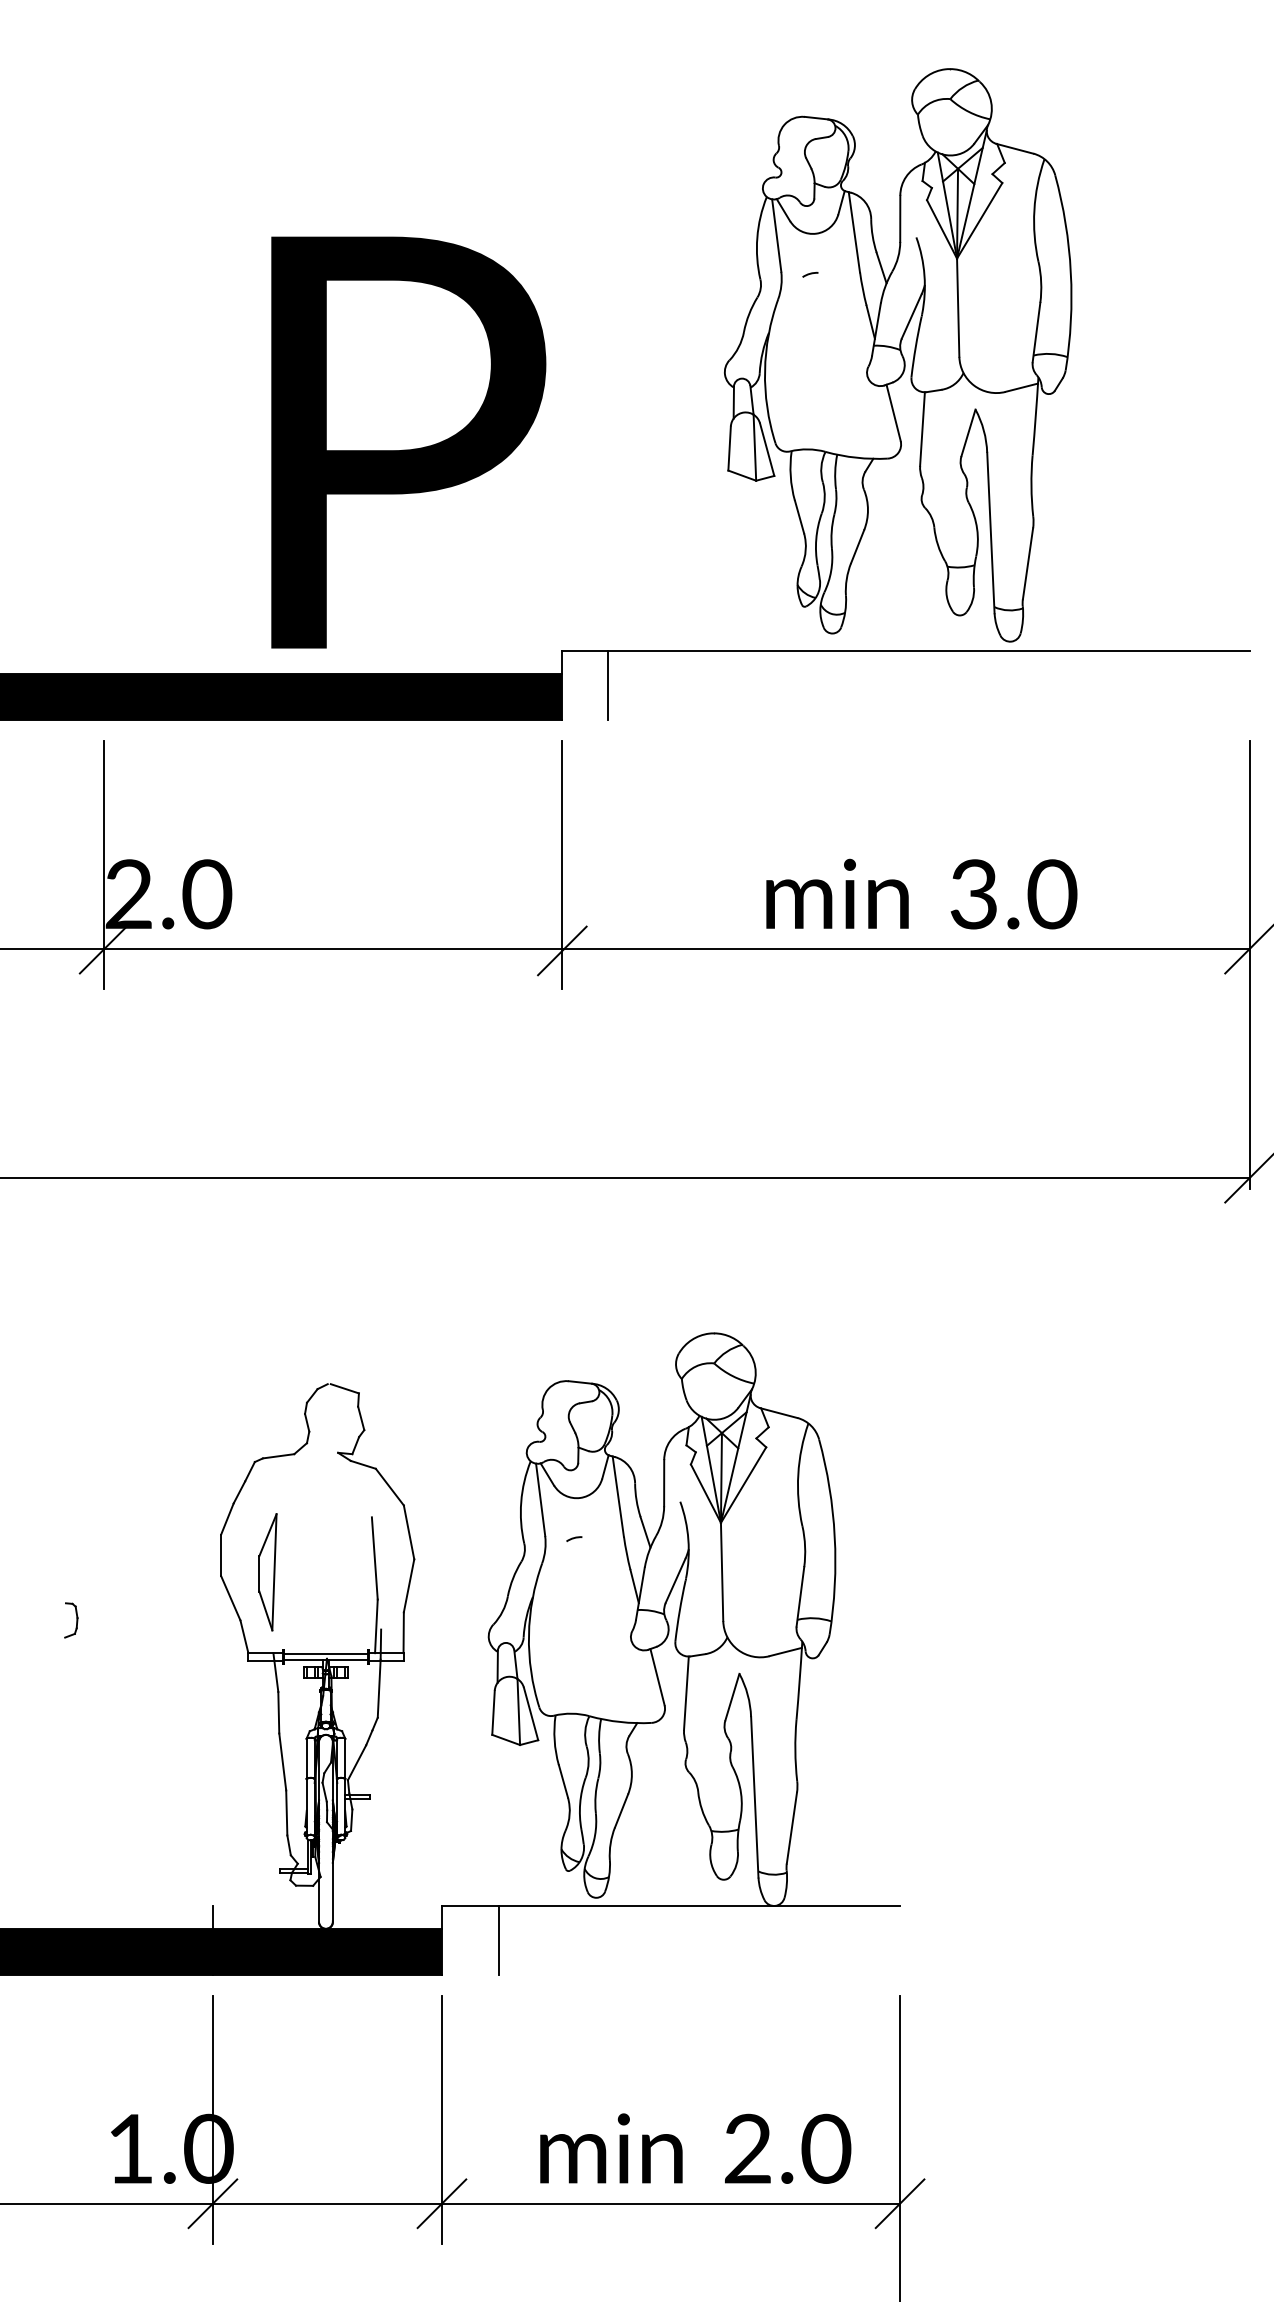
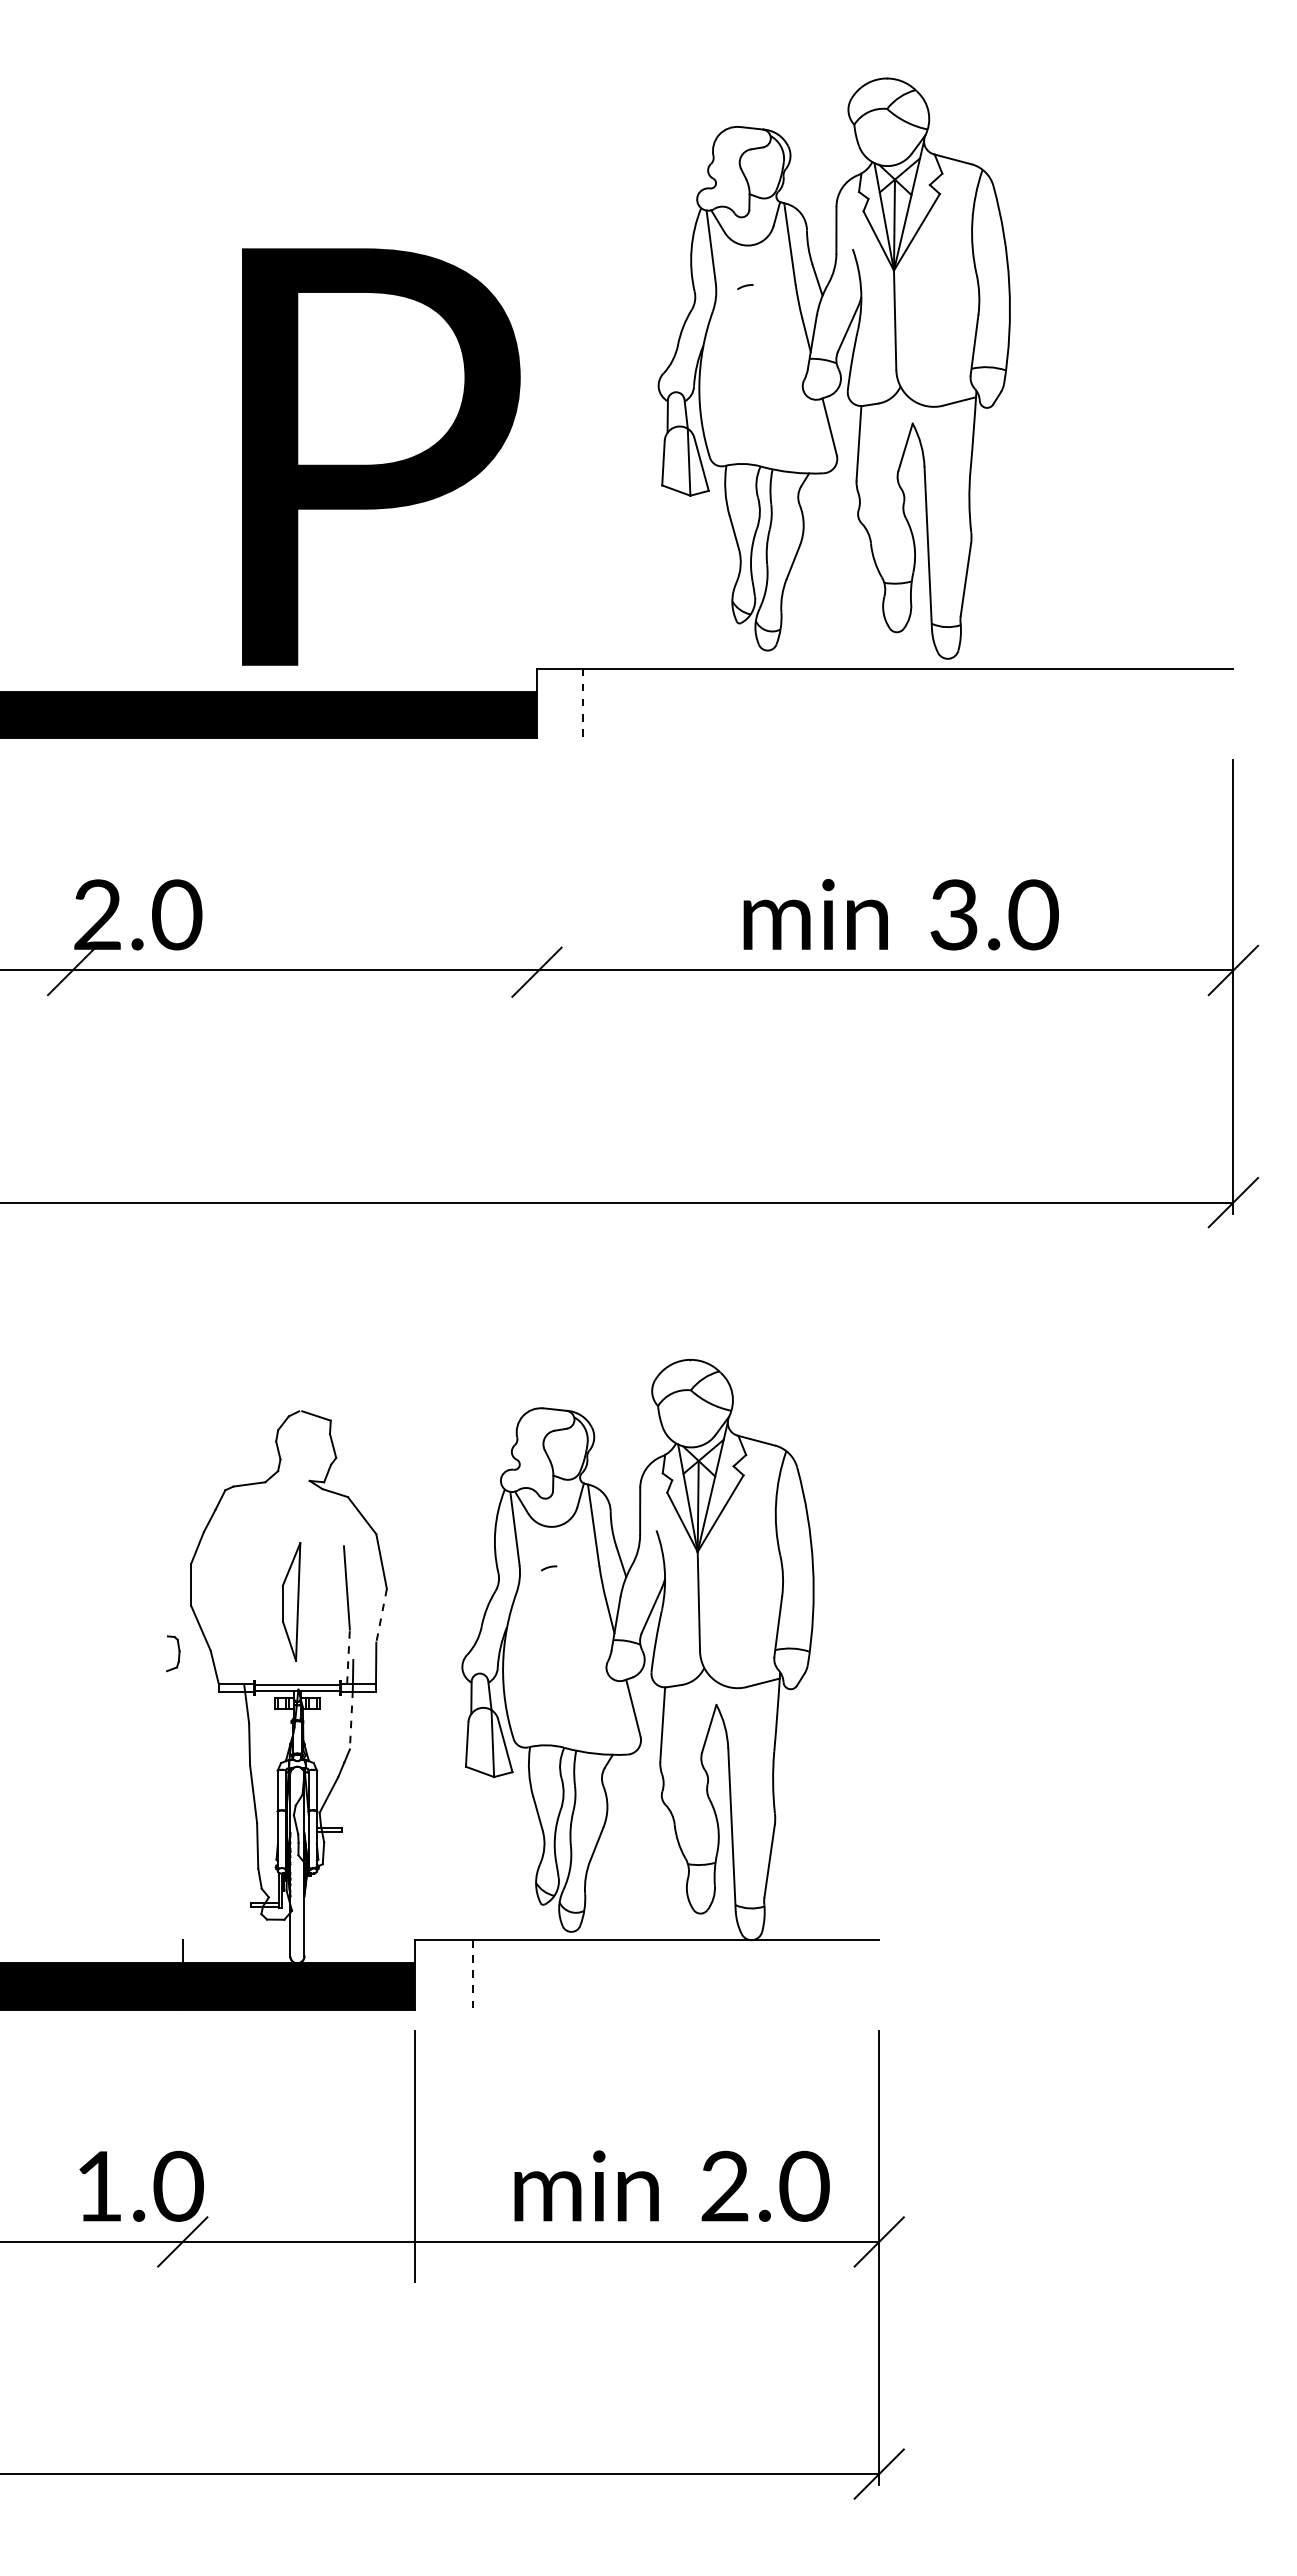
part: (897, 355) -> (833, 368), moved
line: (608, 685) -> (583, 703), solid -> dashed
line: (104, 864) -> (72, 884), removed
line: (561, 864) -> (536, 884), removed
part: (267, 1571) -> (291, 1601), moved
line: (408, 1586) -> (381, 1616), solid -> dashed
part: (71, 1620) -> (173, 1653), moved
line: (376, 1626) -> (348, 1656), solid -> dashed
line: (379, 1689) -> (351, 1720), solid -> dashed
line: (498, 1939) -> (472, 1974), solid -> dashed
line: (212, 2119) -> (182, 2156), removed
line: (441, 2203) -> (414, 2241), removed

